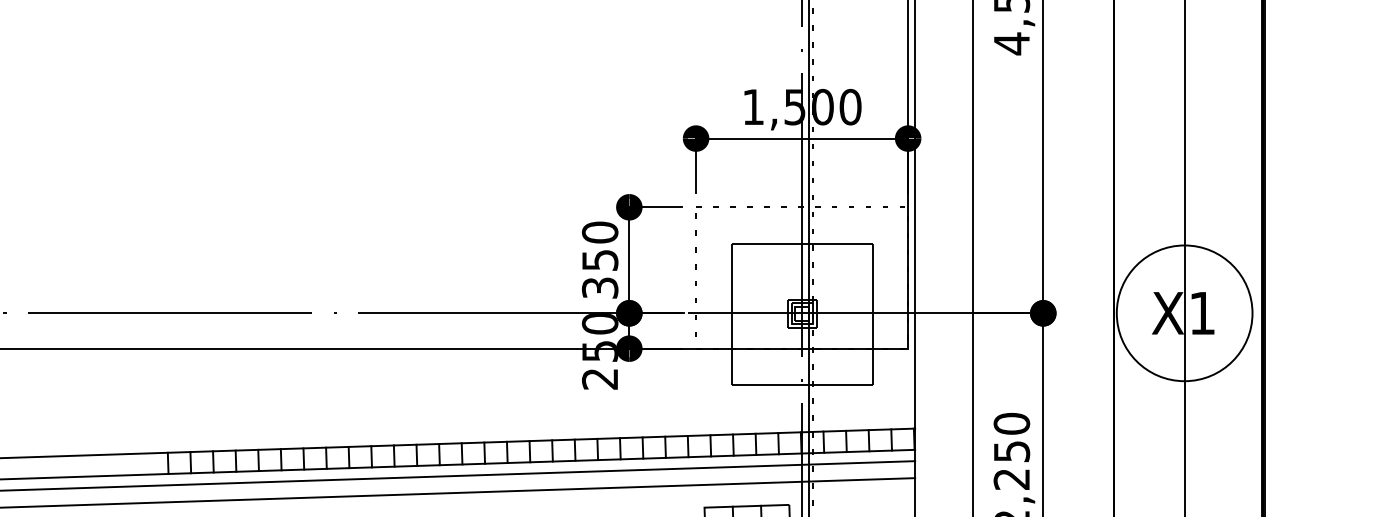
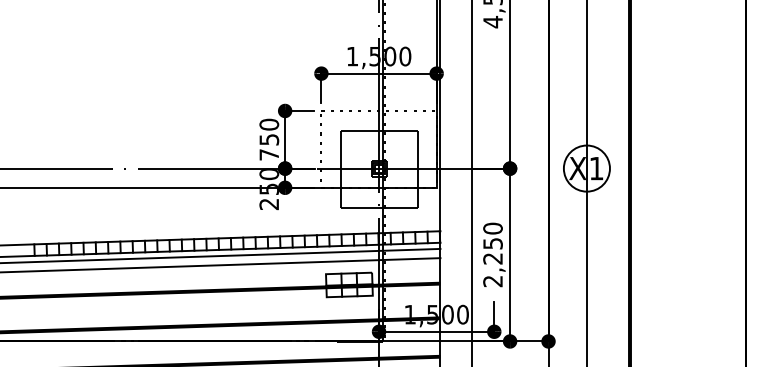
text: (600, 287) -> (269, 154), 350 -> 750
circle: (1183, 313) -> (586, 168), size x0.62

